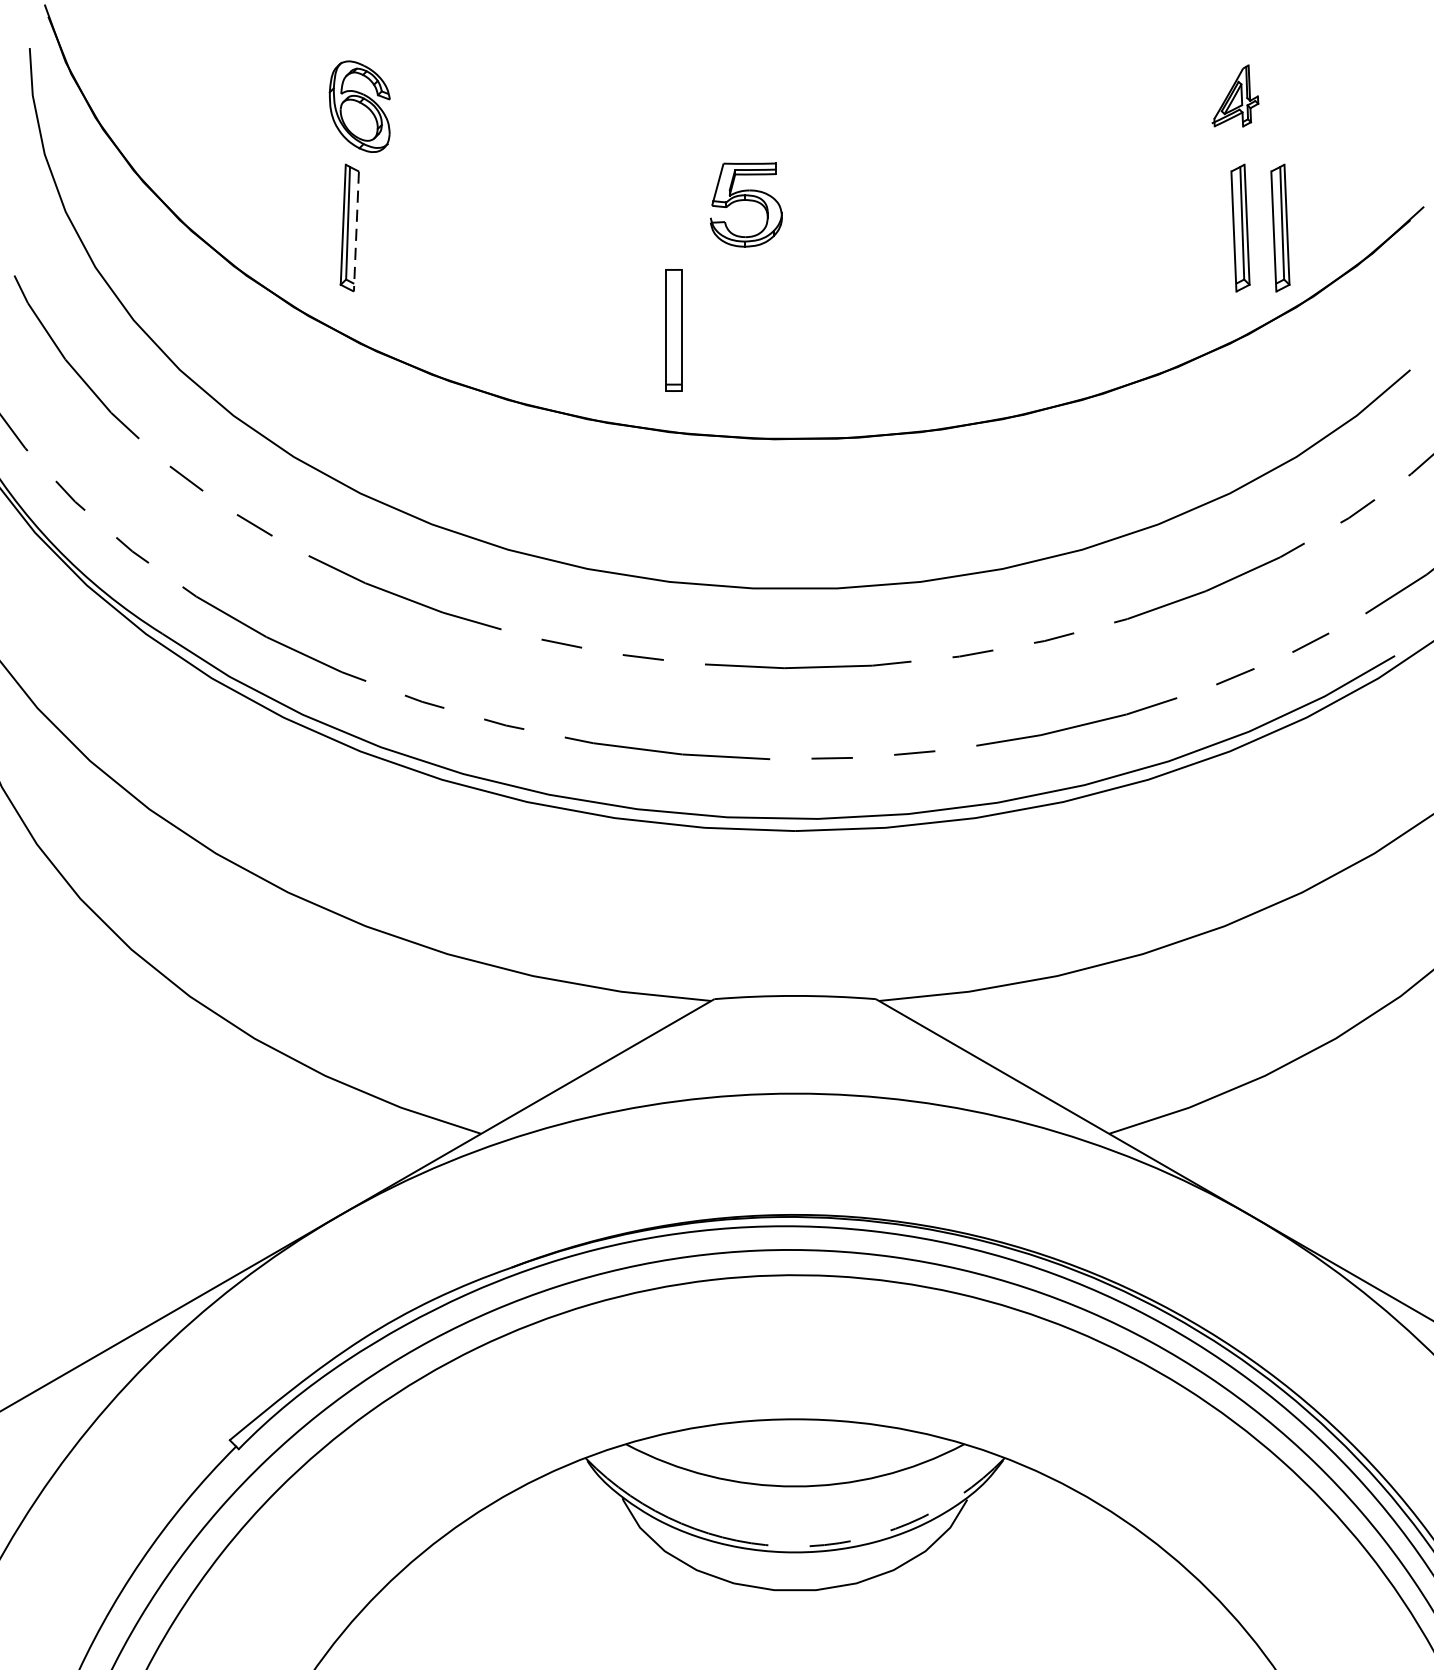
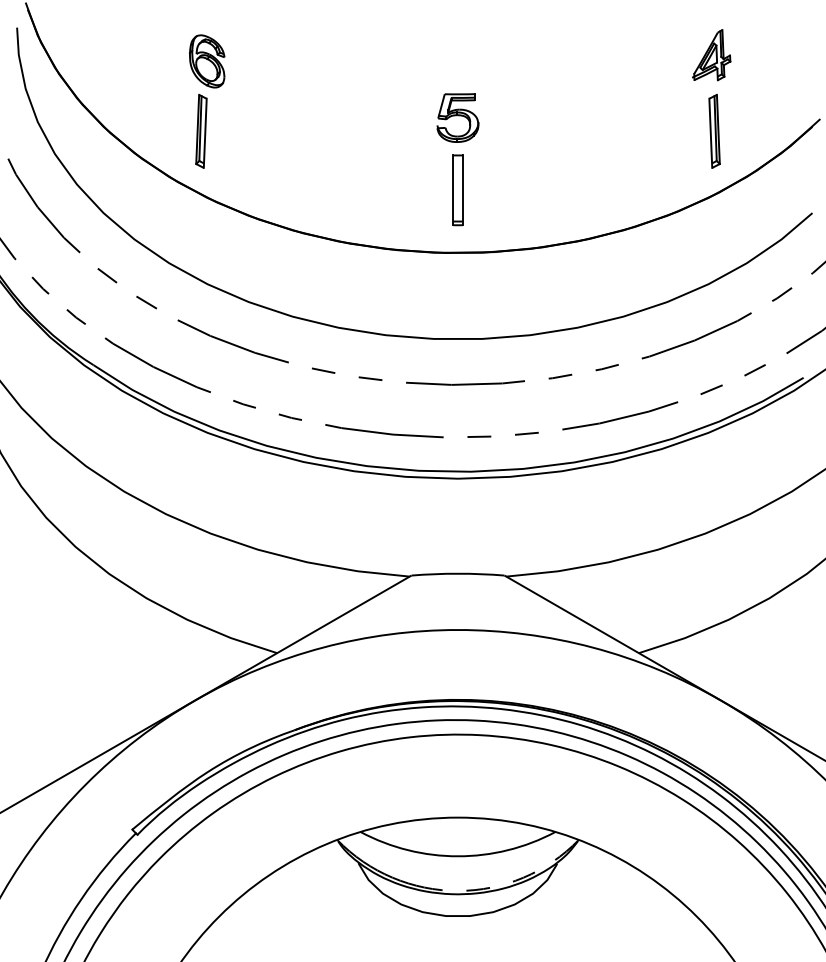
part: (1235, 96) -> (711, 55), size x1.43
part: (745, 204) -> (457, 117), moved
part: (1280, 228) -> (737, 131), removed
line: (356, 231) -> (205, 133), dashed -> solid
part: (672, 330) -> (457, 190), moved

